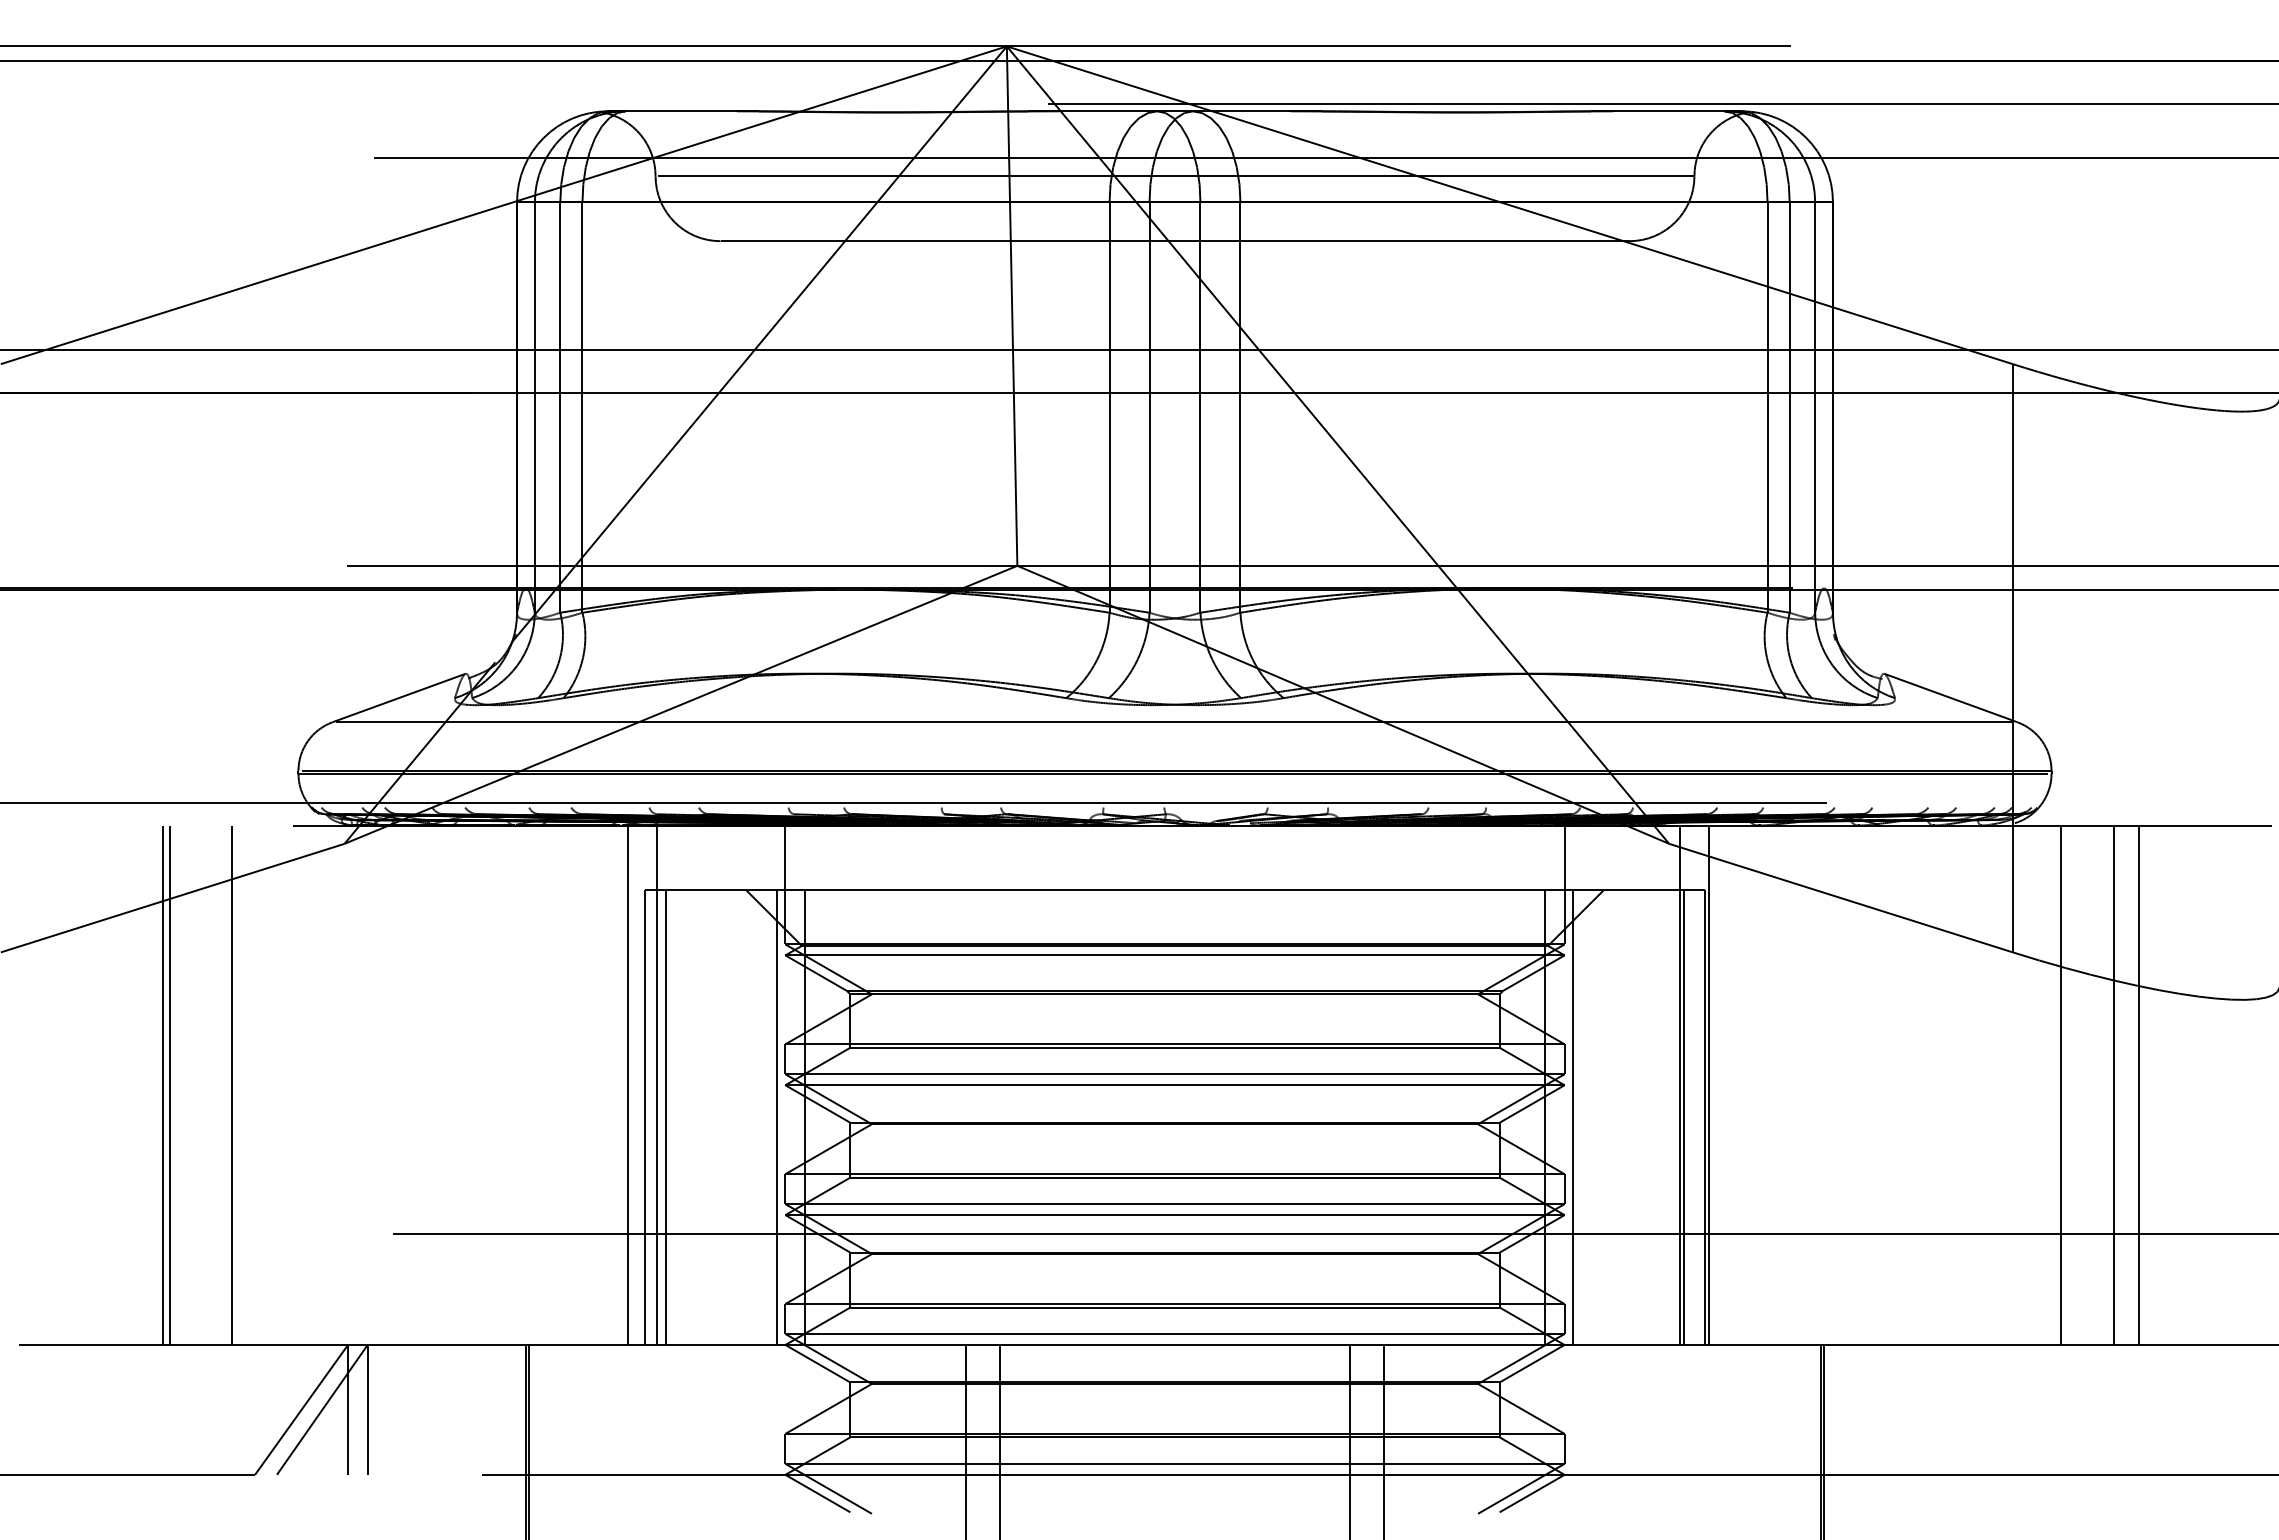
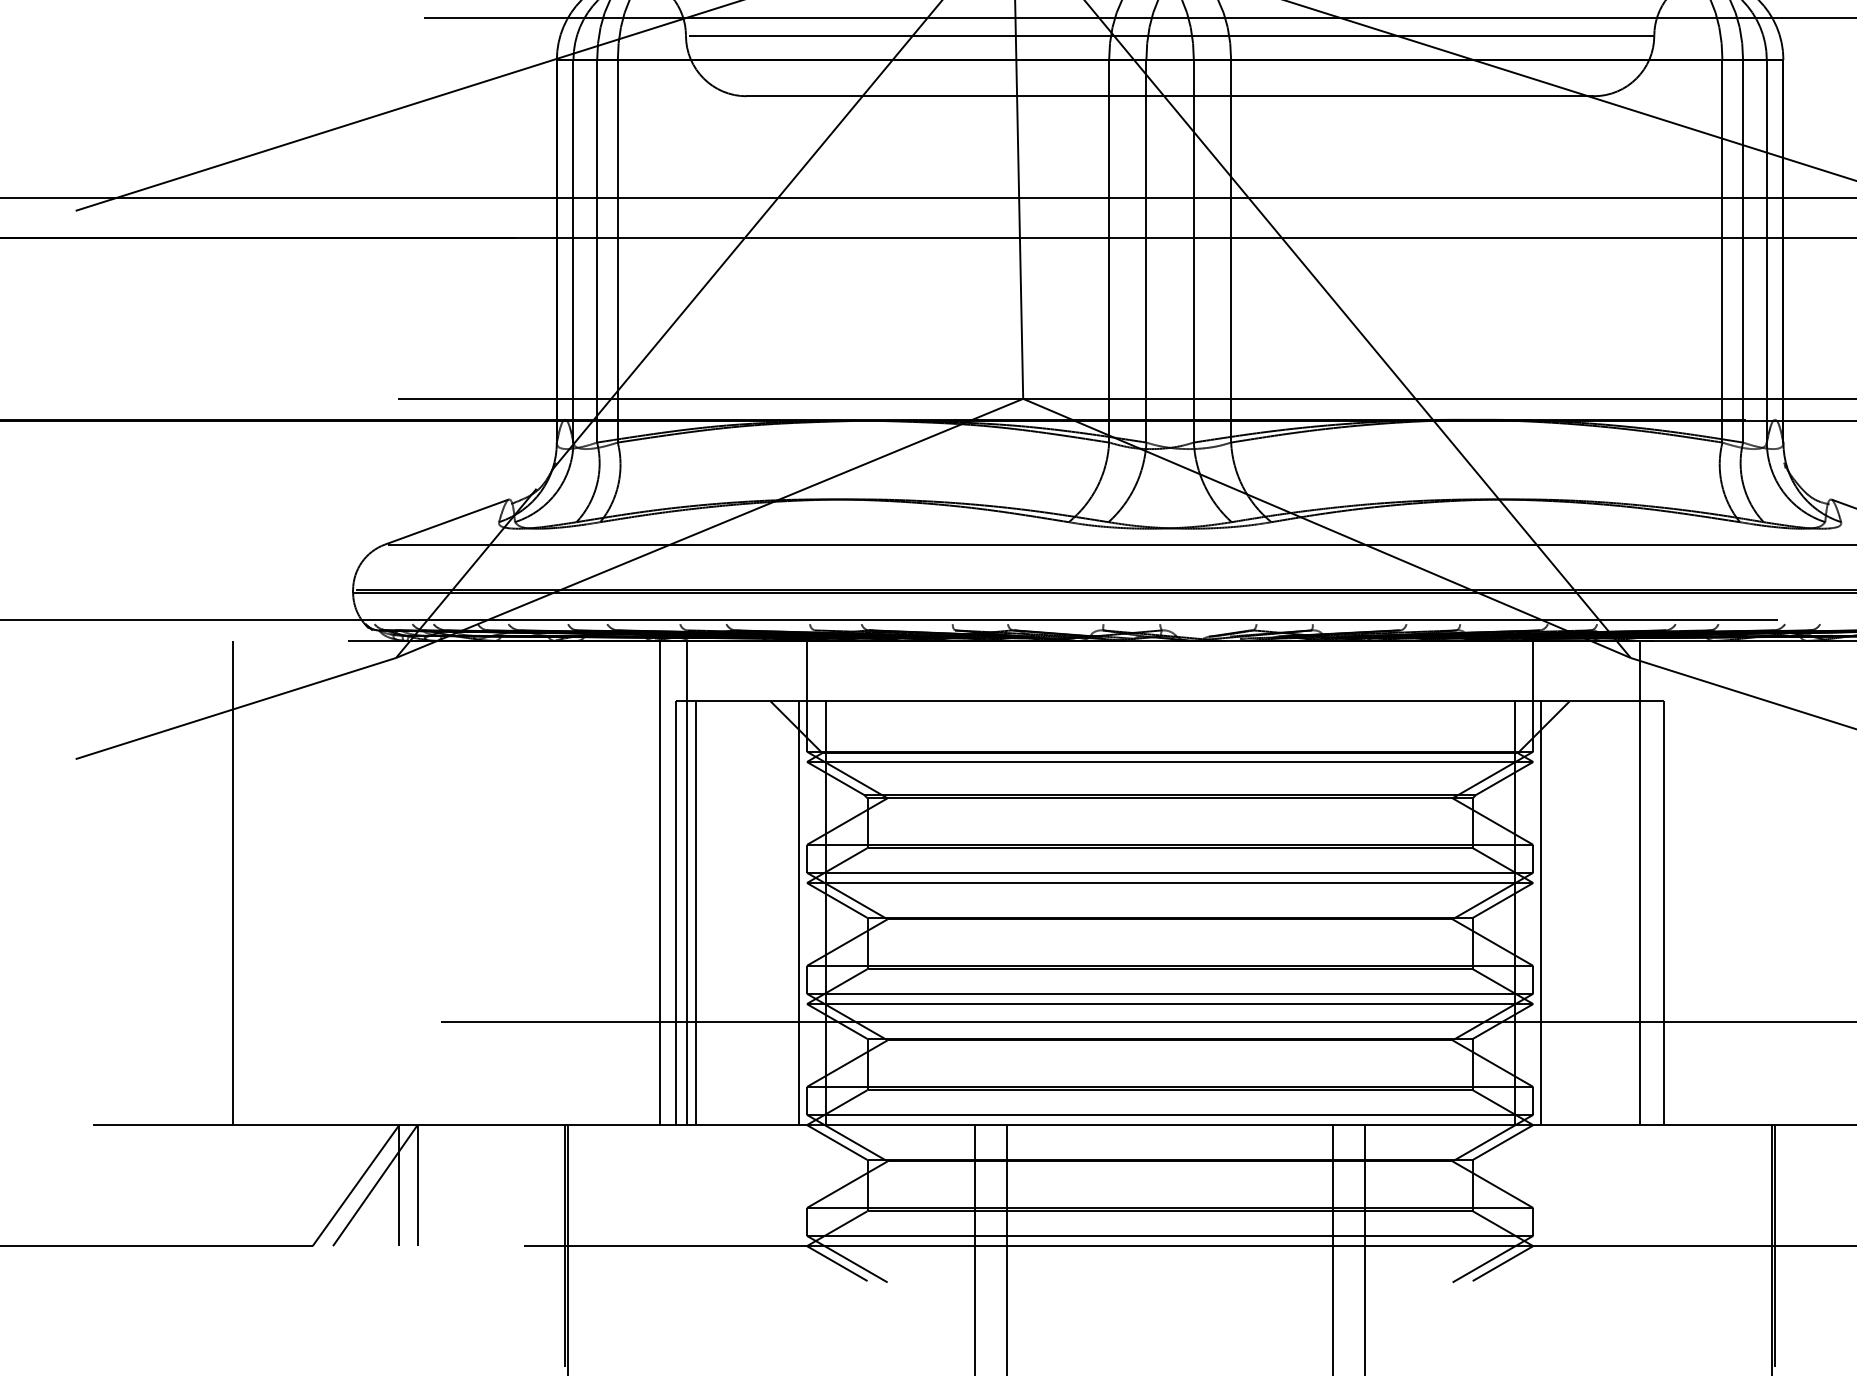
line: (163, 1084) -> (227, 882), removed
line: (232, 1084) -> (291, 882), removed
line: (1708, 1084) -> (1667, 882), removed
line: (1683, 1117) -> (1644, 913), removed

